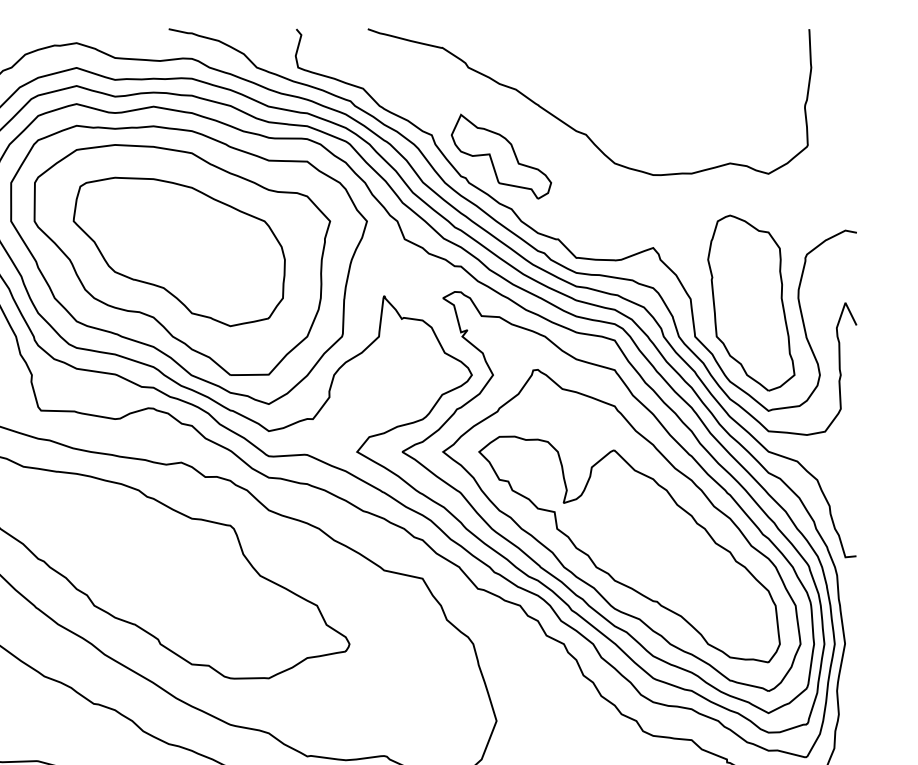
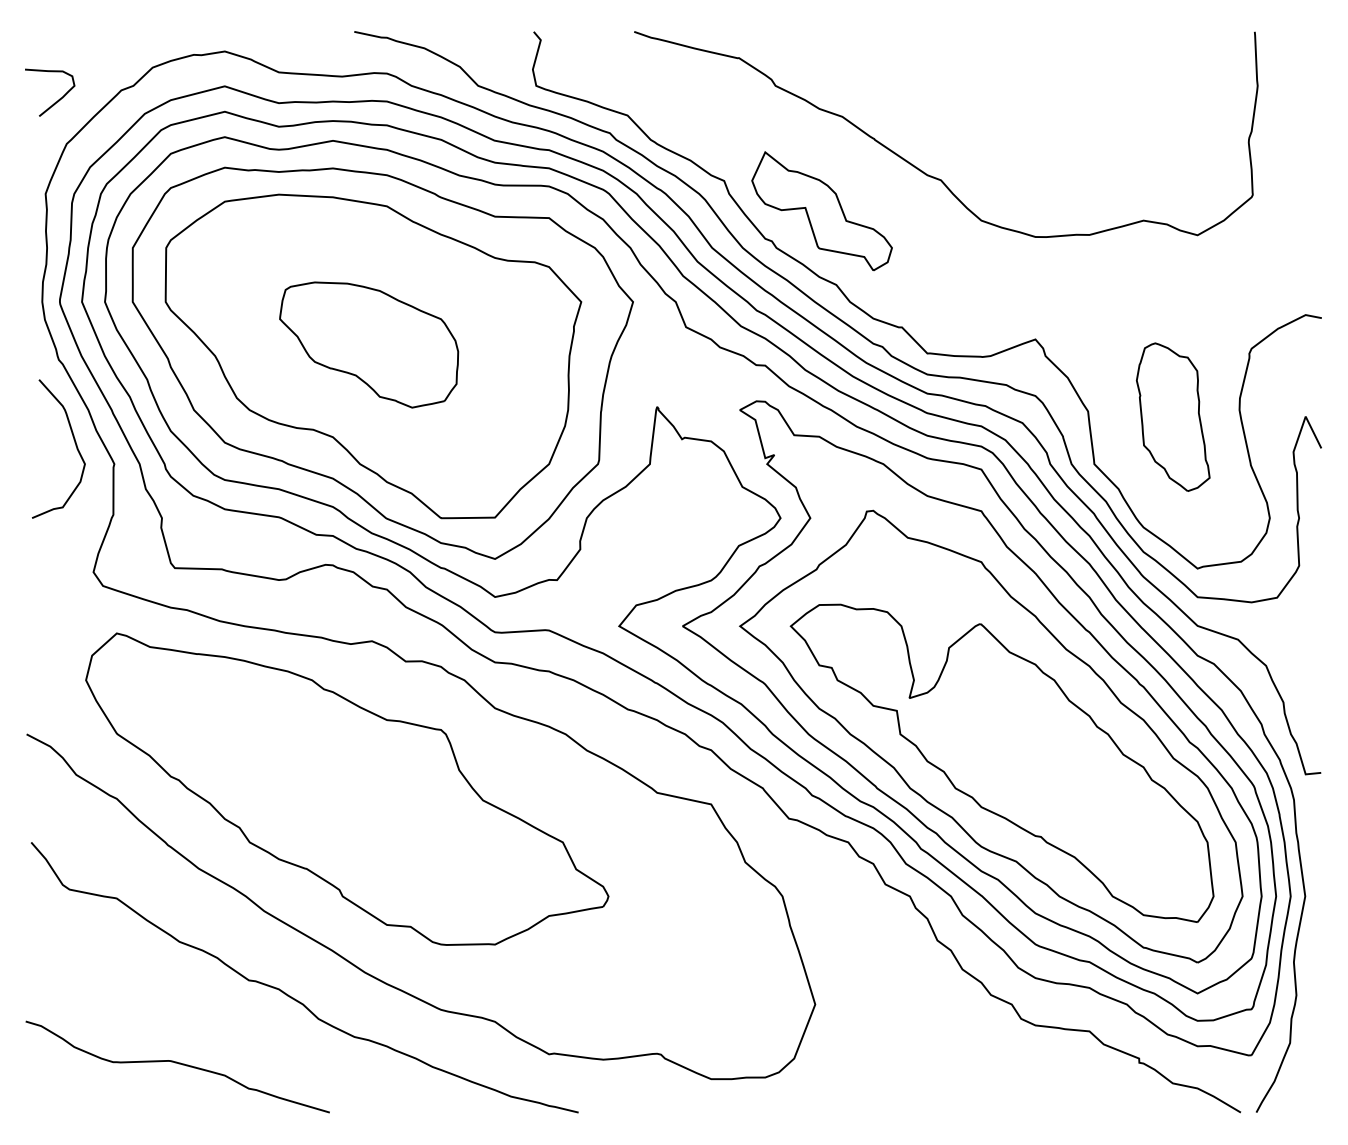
part: (178, 251) -> (368, 344), size x0.6
part: (750, 303) -> (1172, 417), size x0.6

